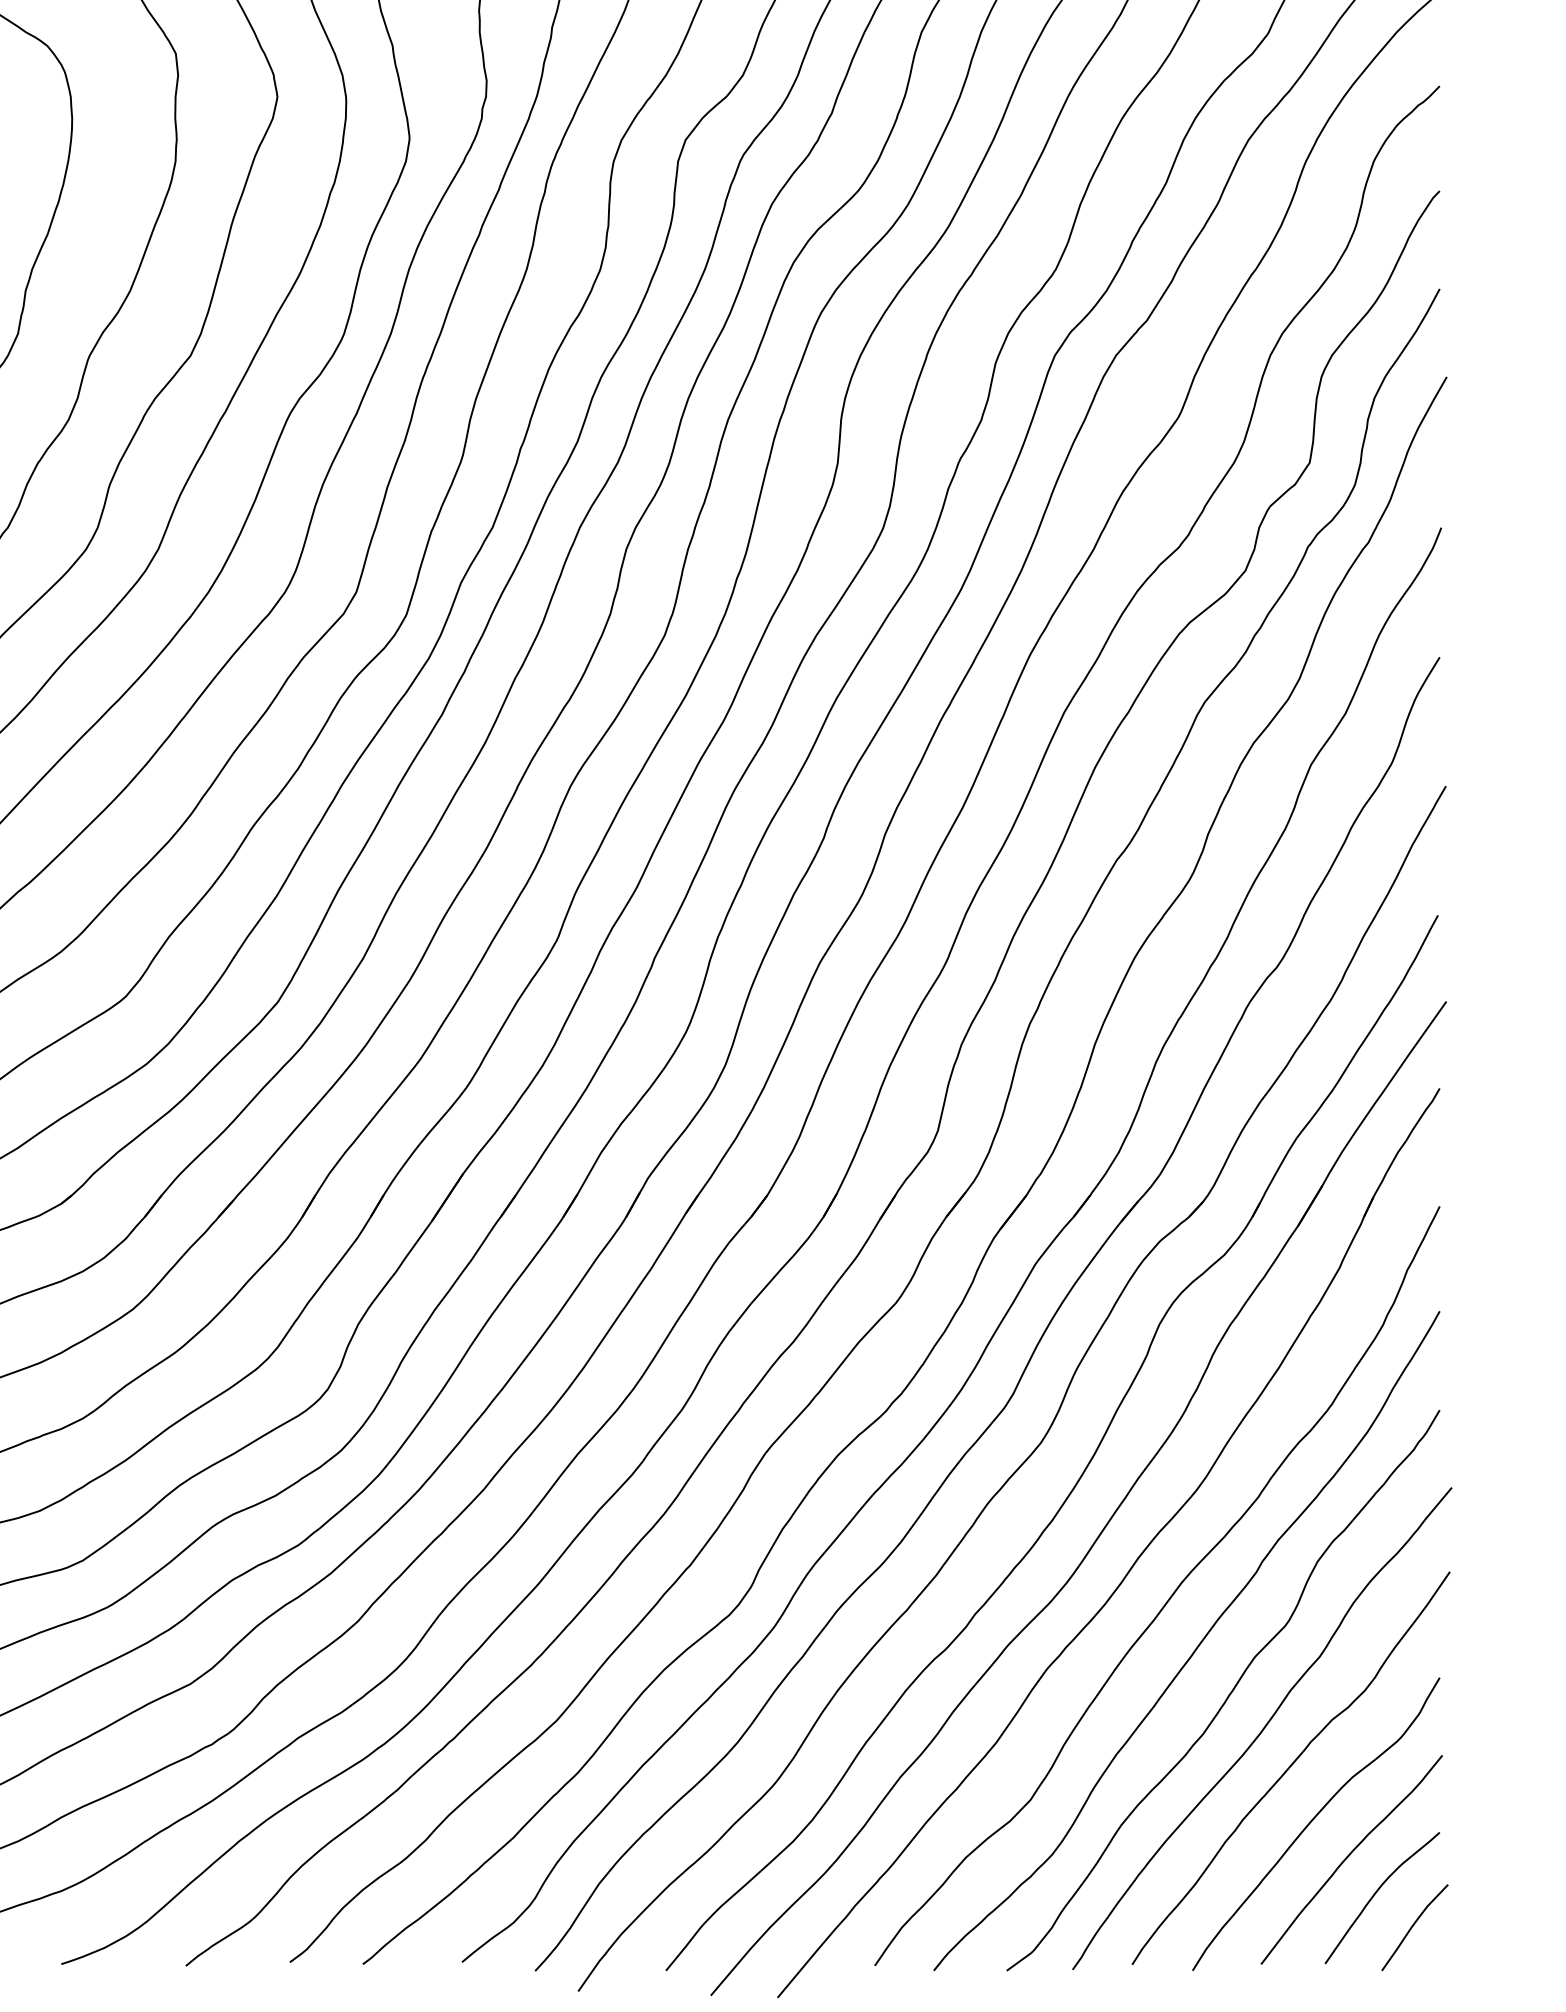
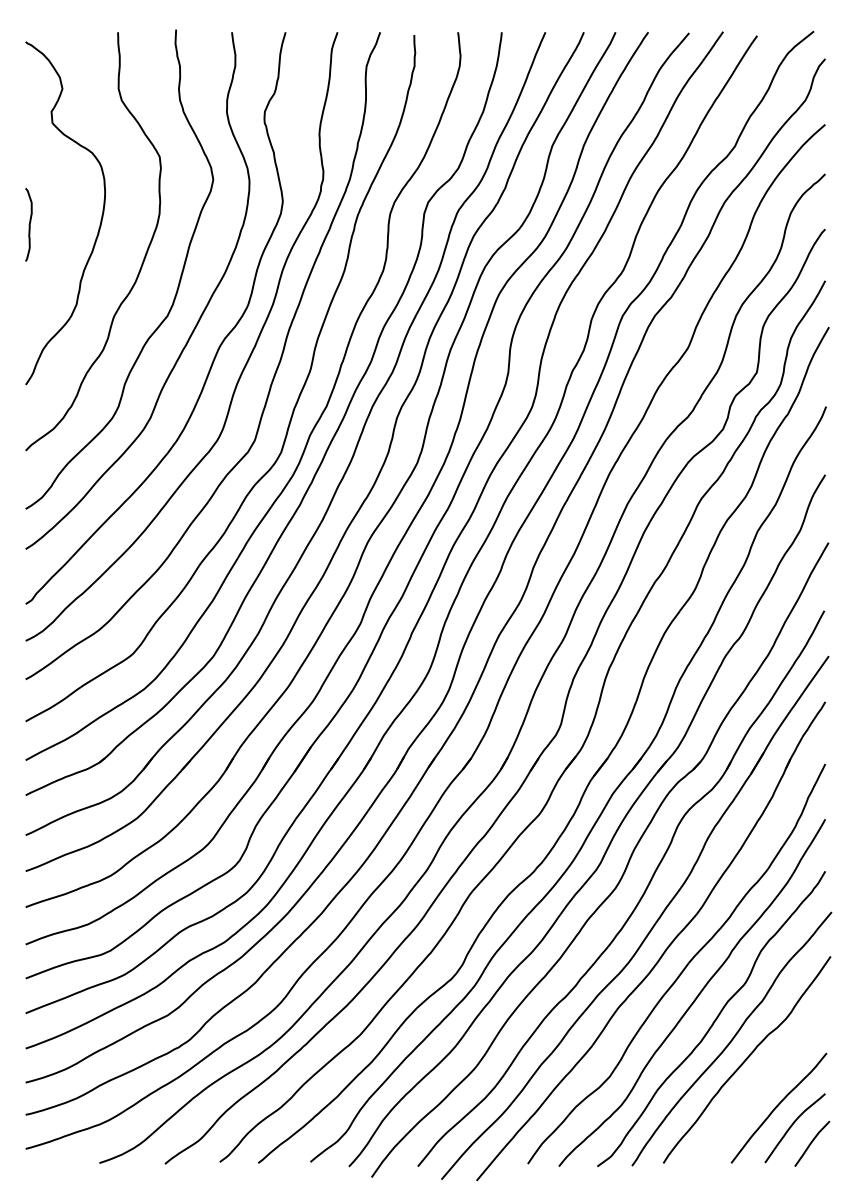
curve: (1312, 1822) -> (758, 1088), removed

